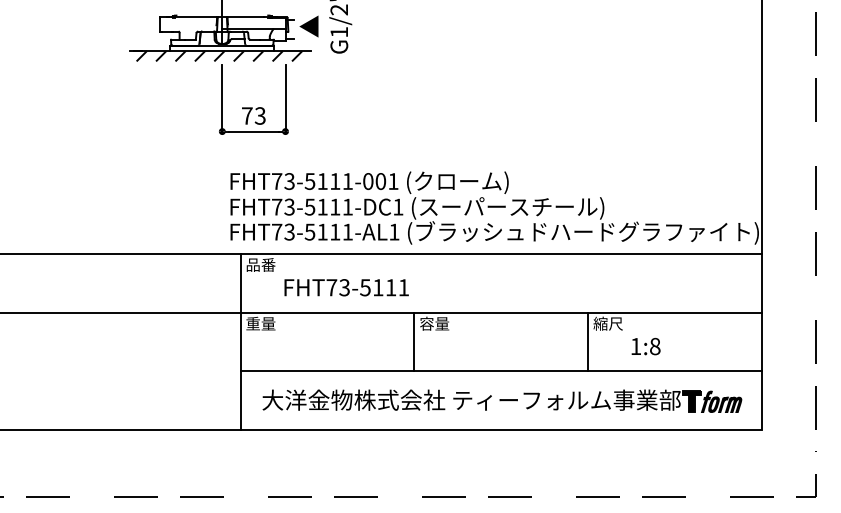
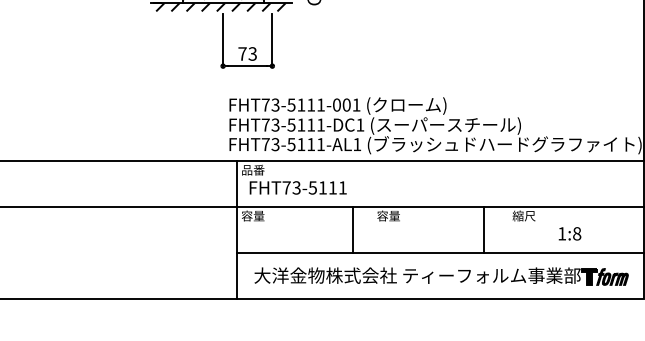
text: (346, 287) -> (298, 187), moved
text: (253, 323) -> (247, 215), 重量 -> 容量
line: (414, 341) -> (353, 229), moved
line: (588, 341) -> (484, 229), moved
text: (645, 346) -> (569, 233), moved

